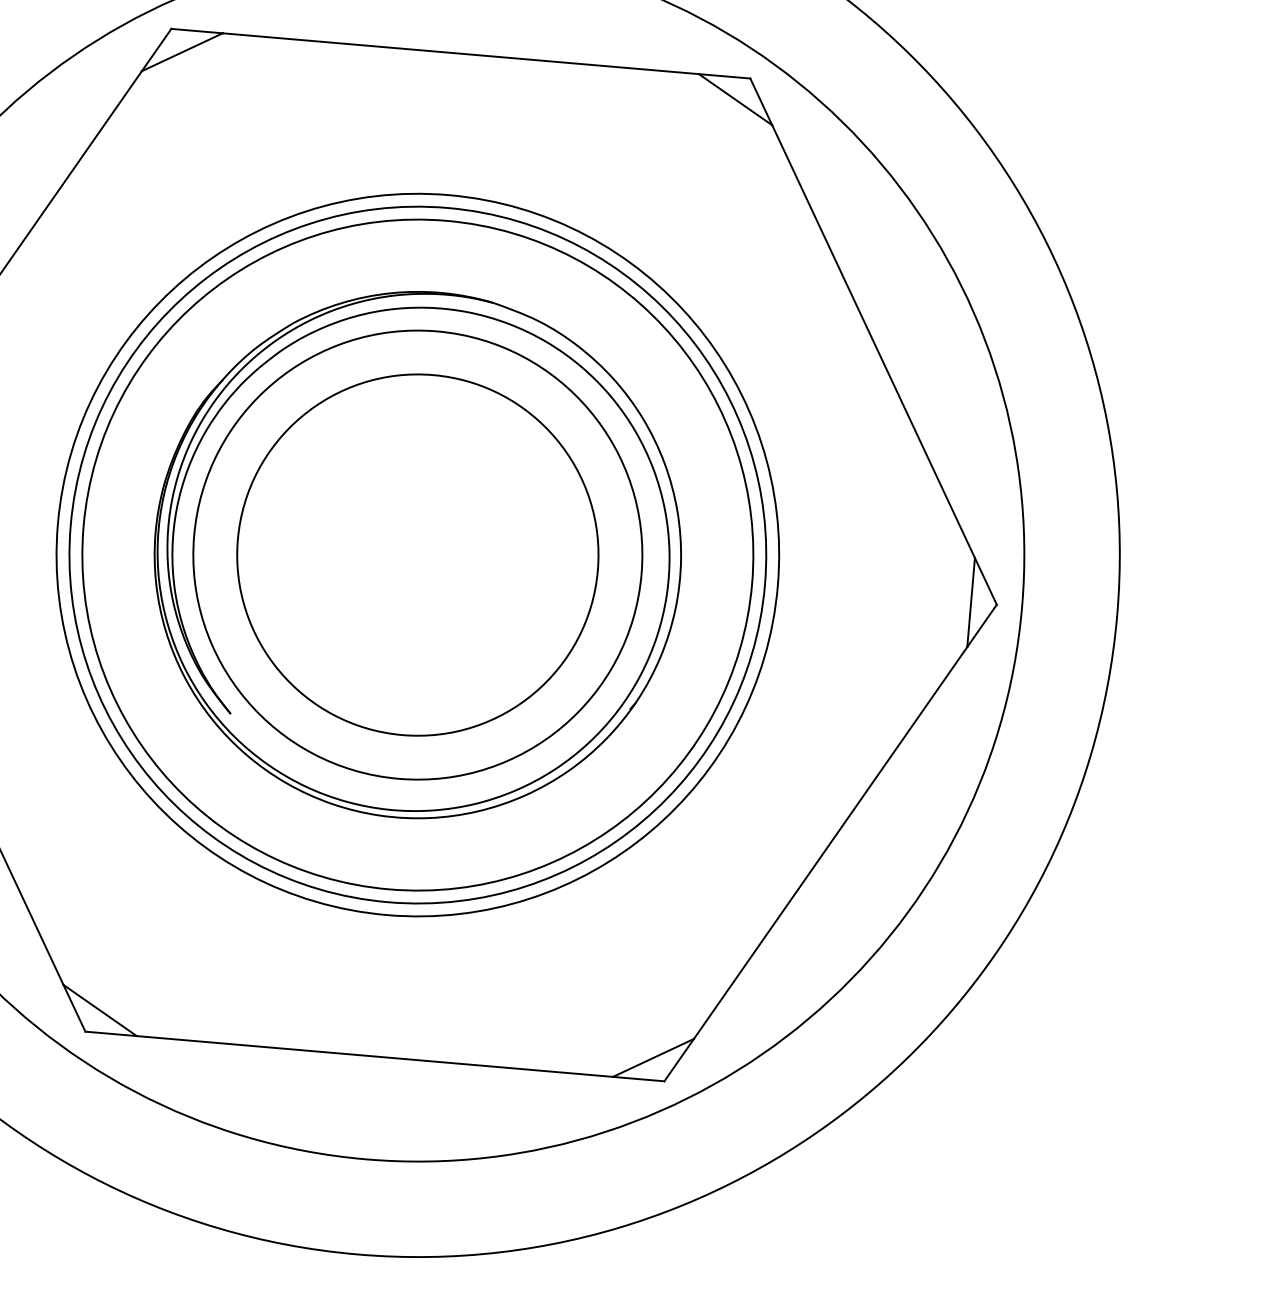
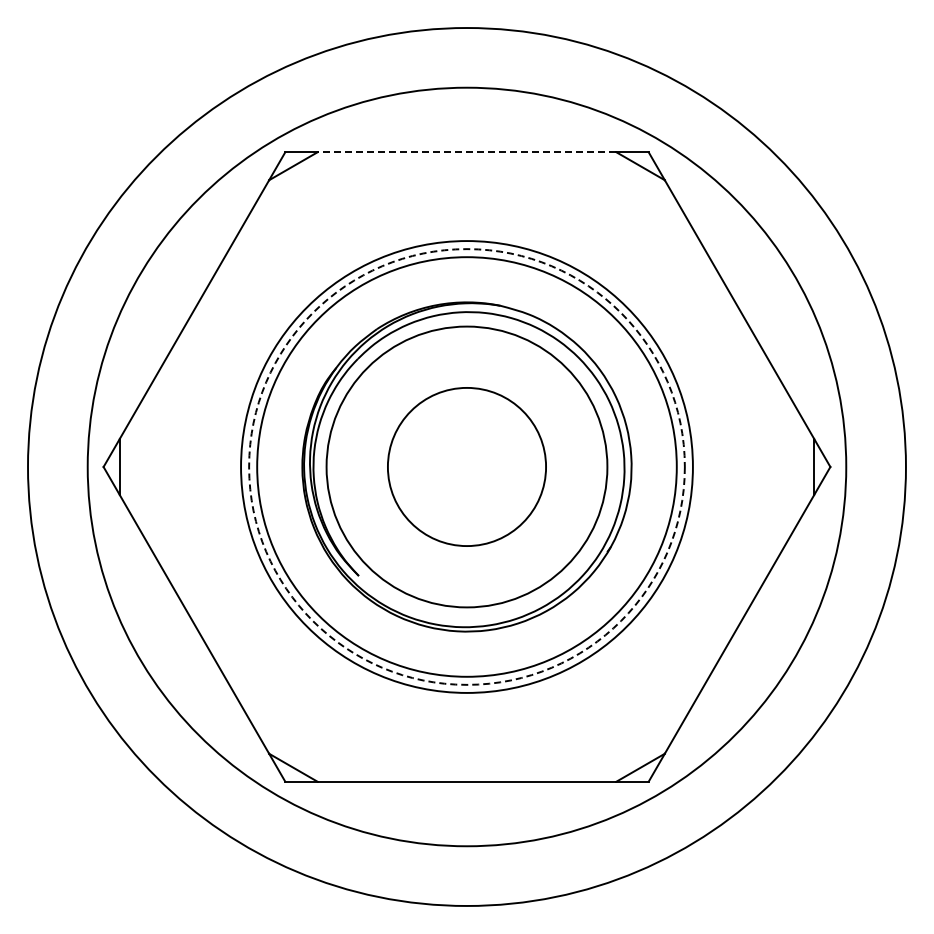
line: (460, 53) -> (466, 152), solid -> dashed
circle: (417, 554) -> (466, 466), size x0.7
circle: (417, 554) -> (466, 466), solid -> dashed

